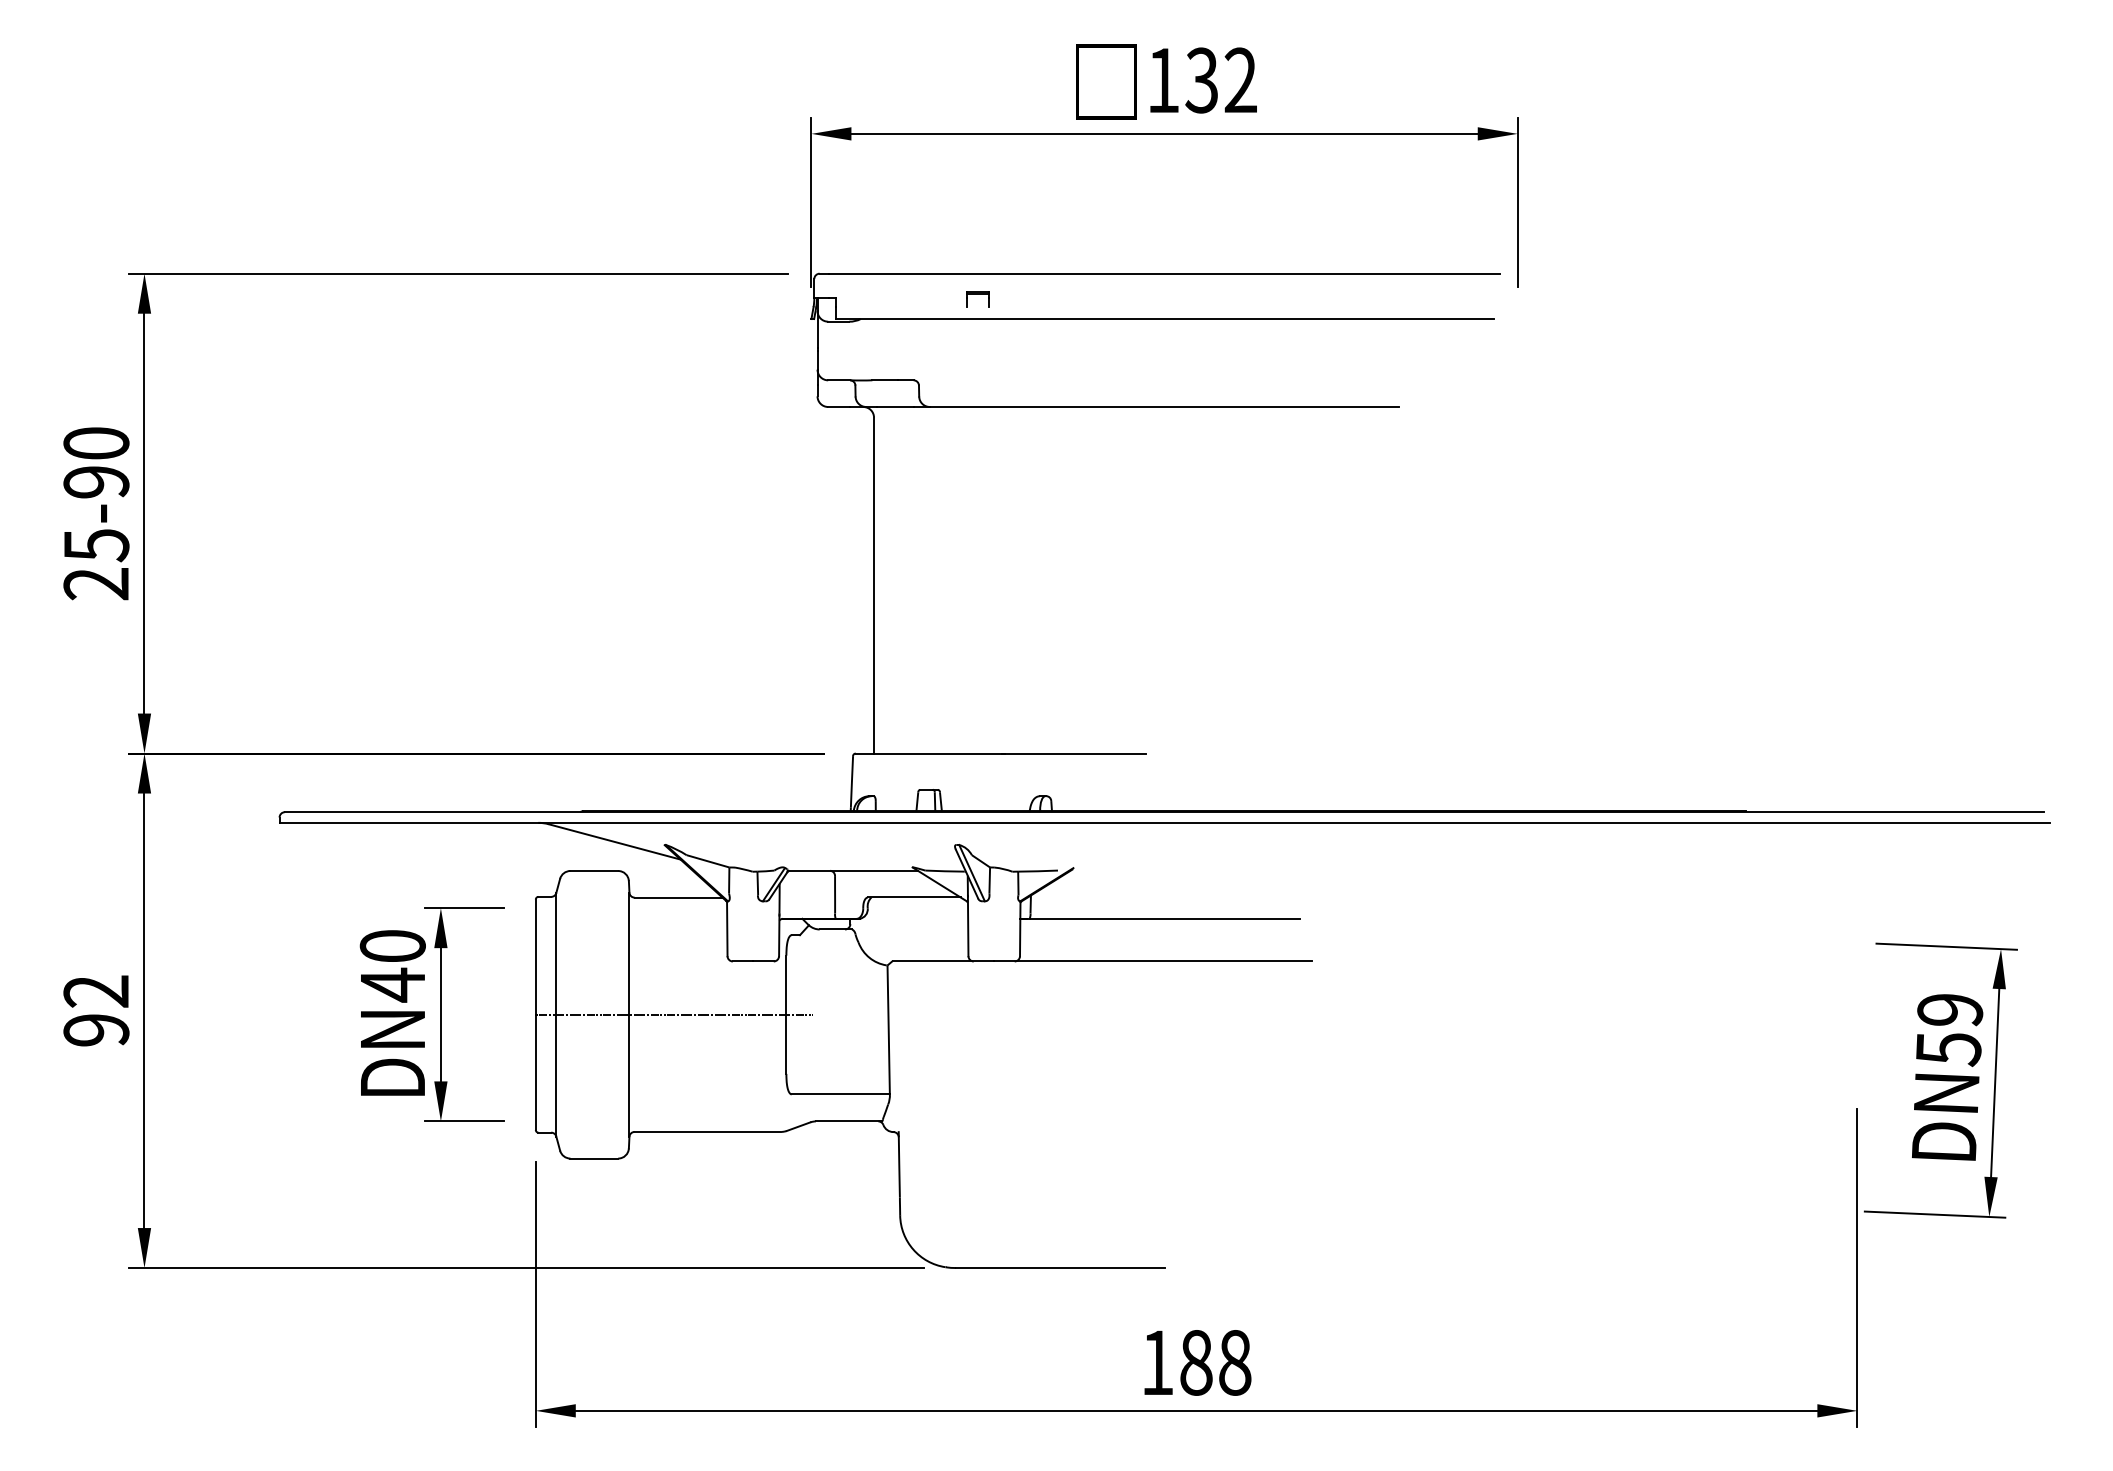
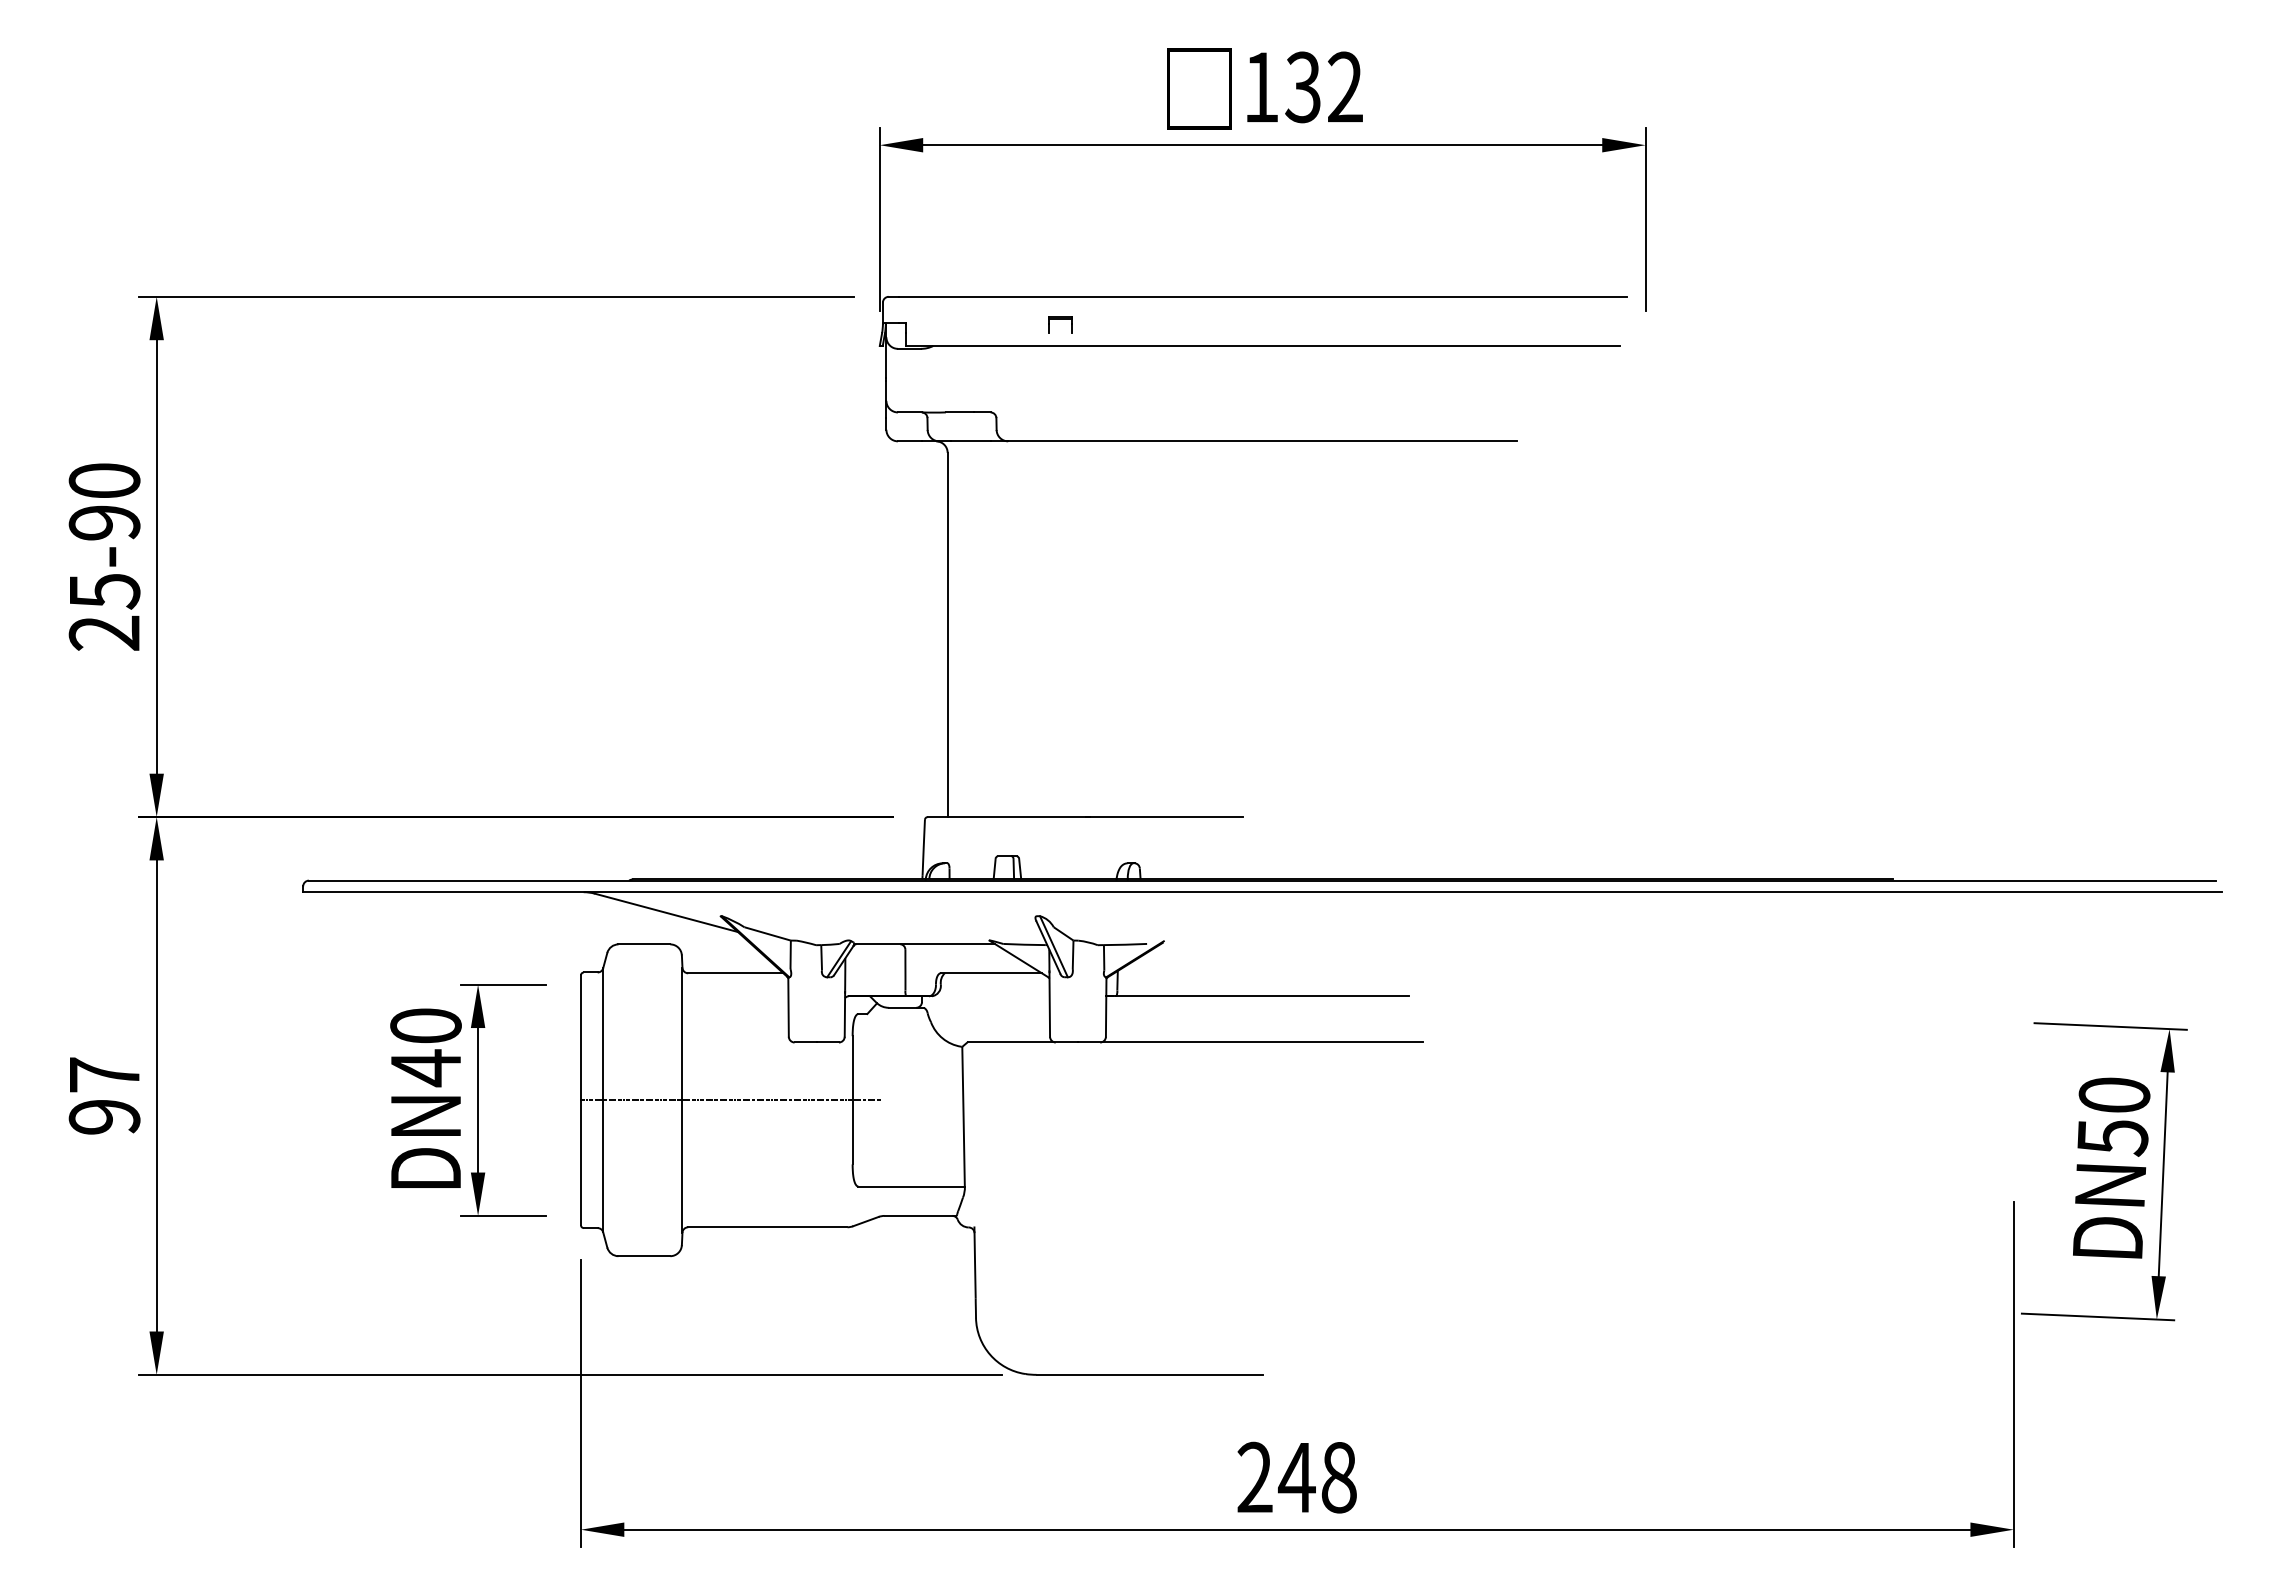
text: (95, 991) -> (103, 1075), 92 -> 97
text: (1950, 1010) -> (2114, 1095), DN59 -> DN50
text: (1177, 1362) -> (1276, 1477), 188 -> 248

